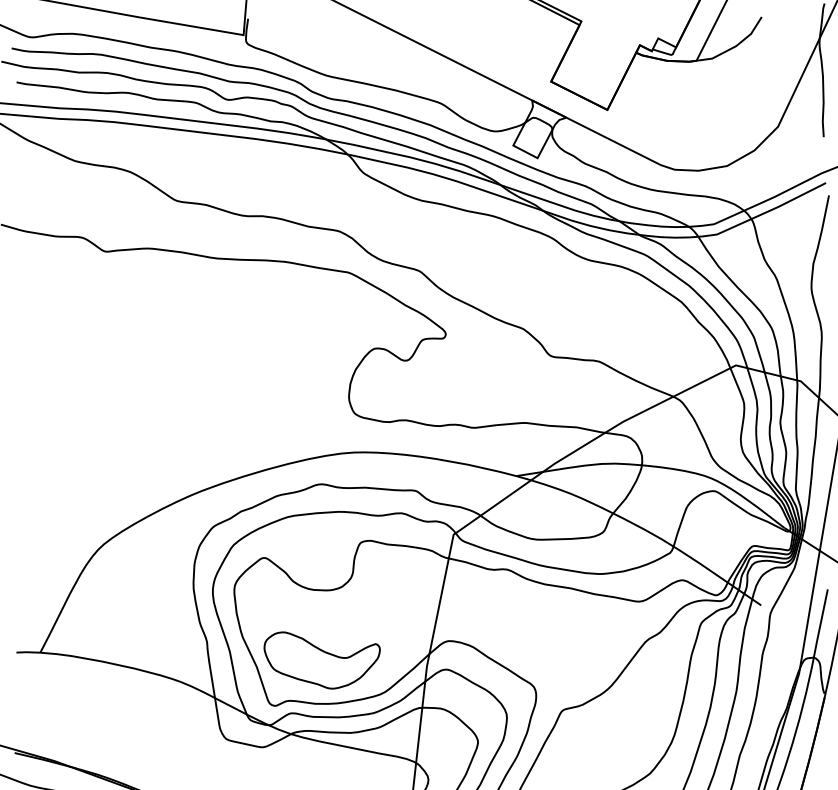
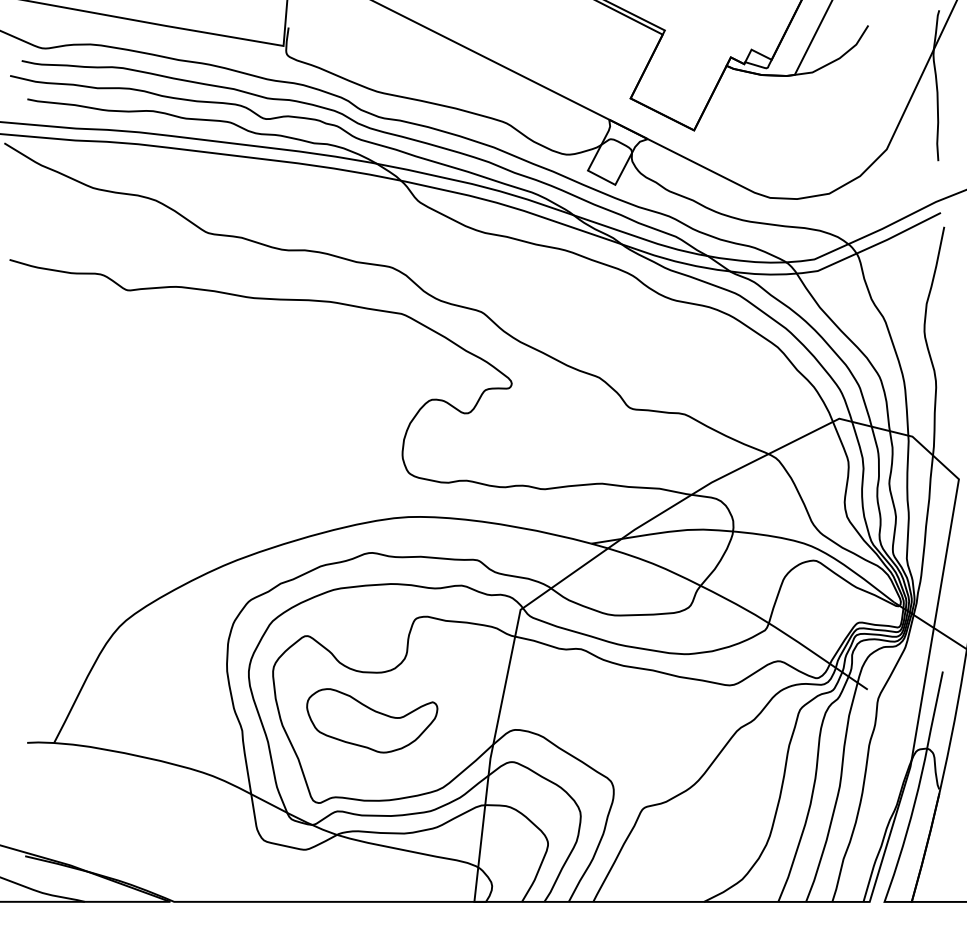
part: (322, 660) -> (372, 720), moved

